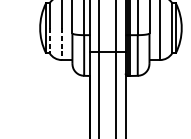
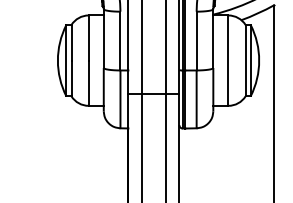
line: (49, 40) -> (71, 78), dashed -> solid
line: (61, 44) -> (88, 83), dashed -> solid

